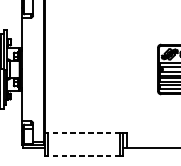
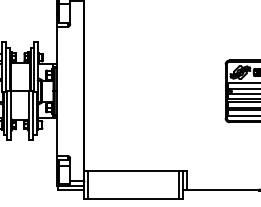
line: (83, 133) -> (132, 170), dashed -> solid
line: (83, 155) -> (132, 198), dashed -> solid

